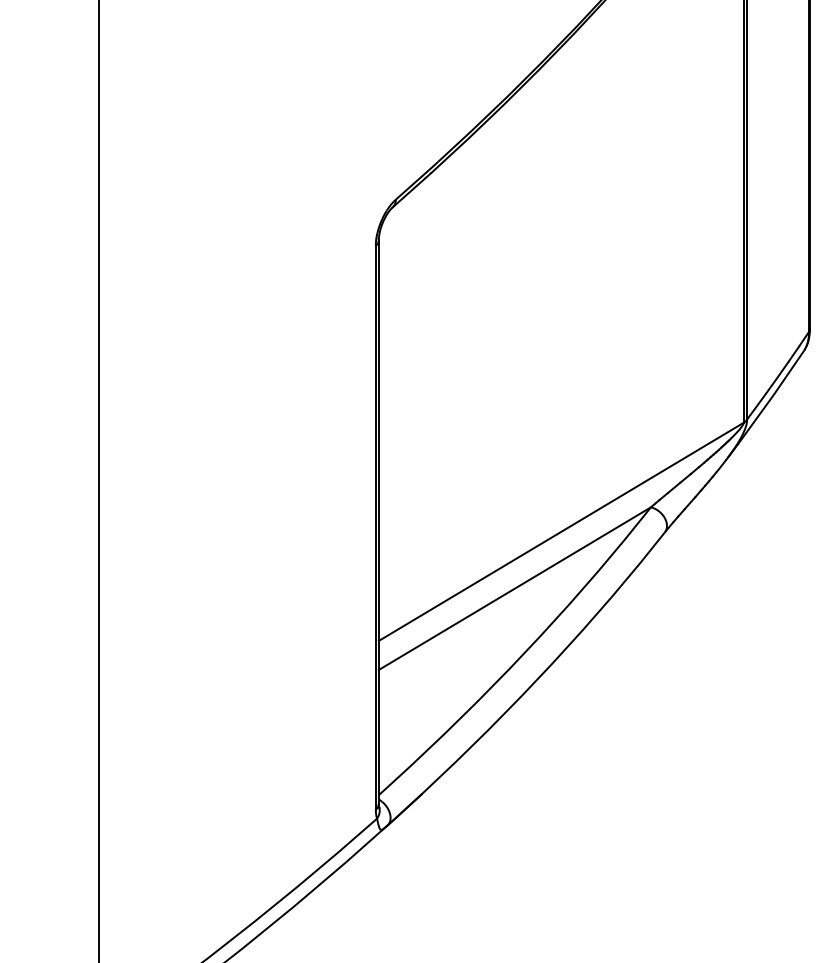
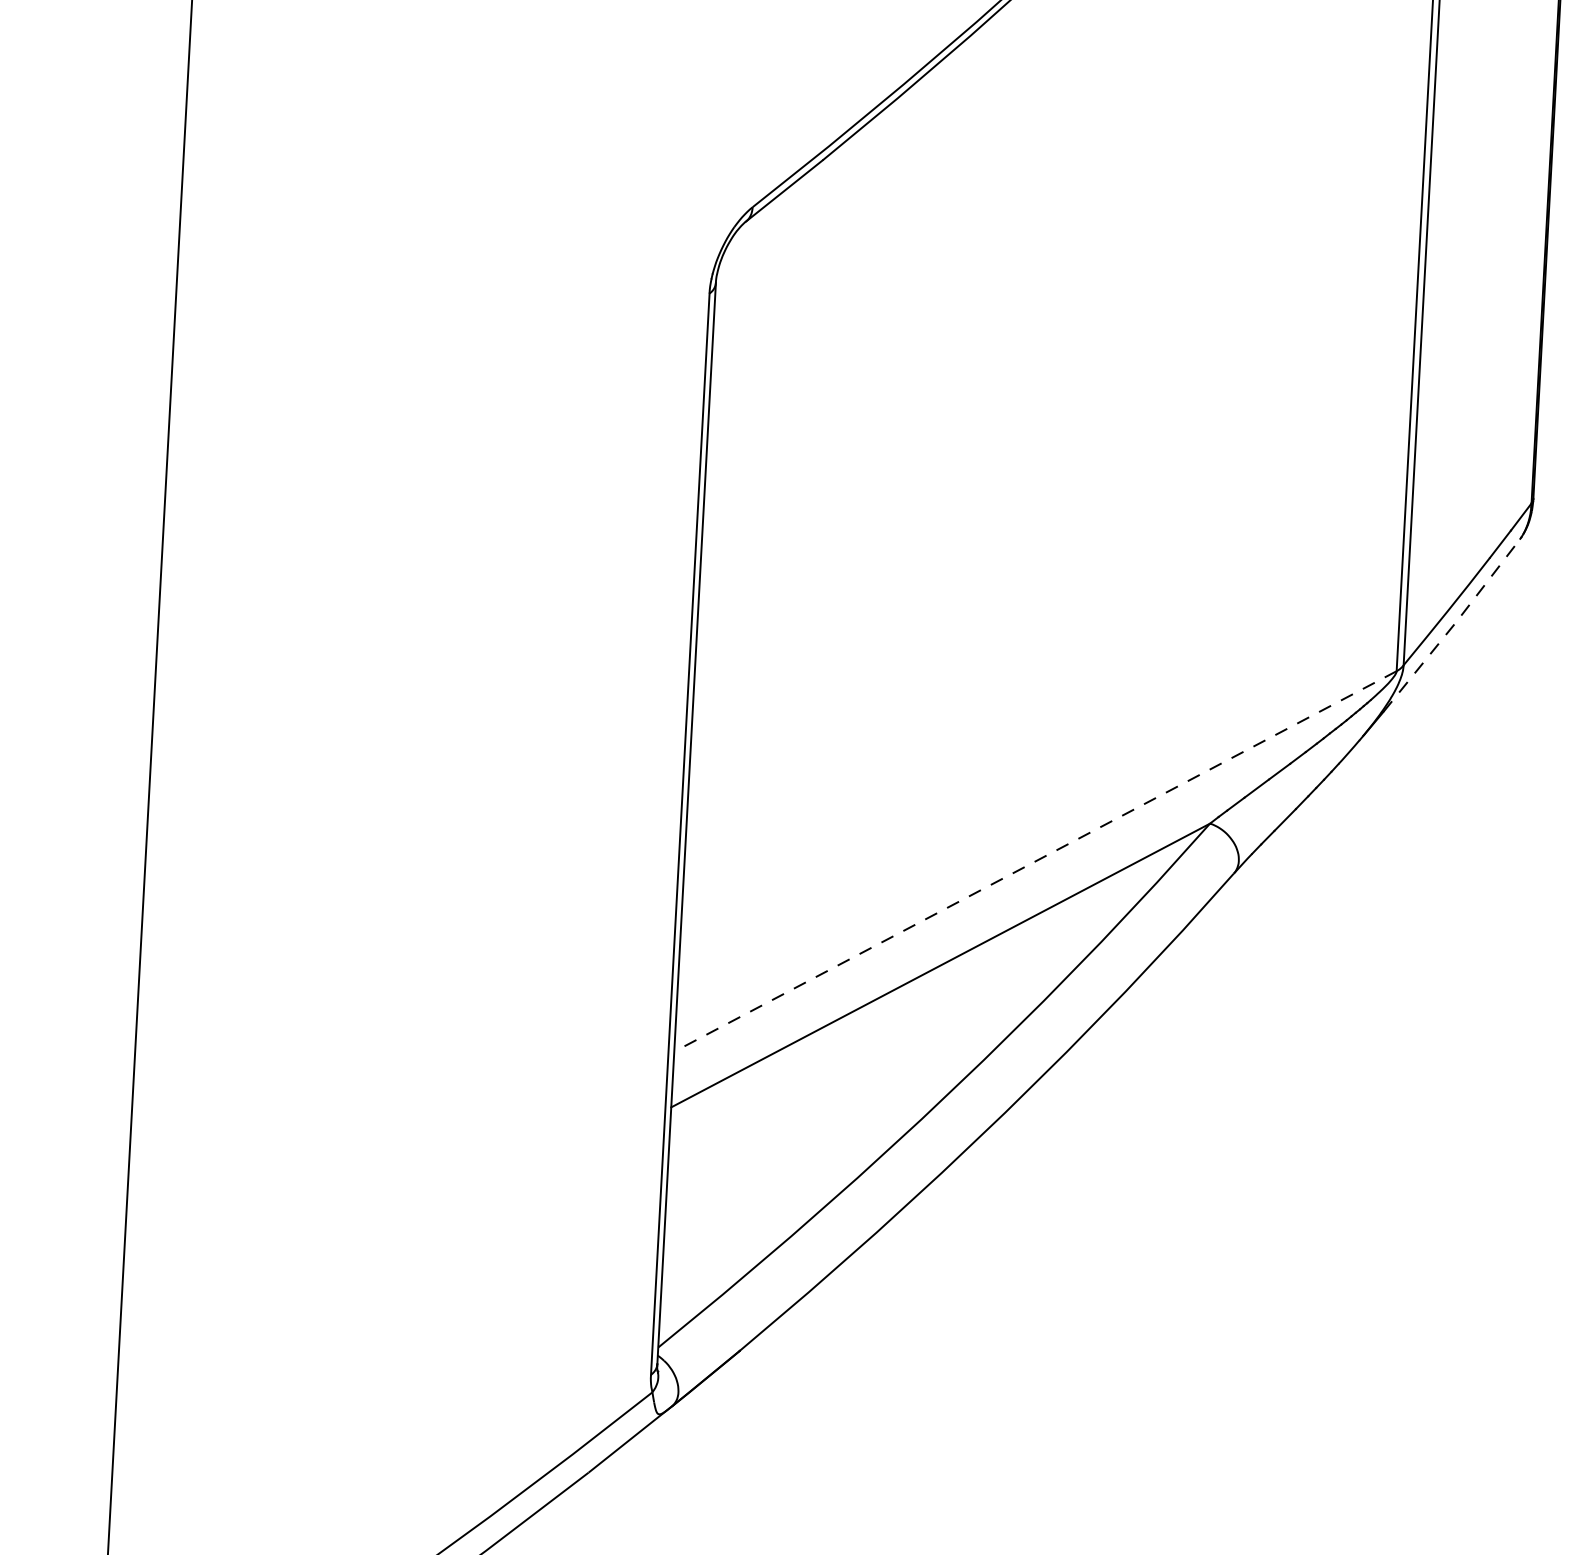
line: (771, 397) -> (1452, 625), solid -> dashed
line: (561, 531) -> (1035, 860), solid -> dashed

